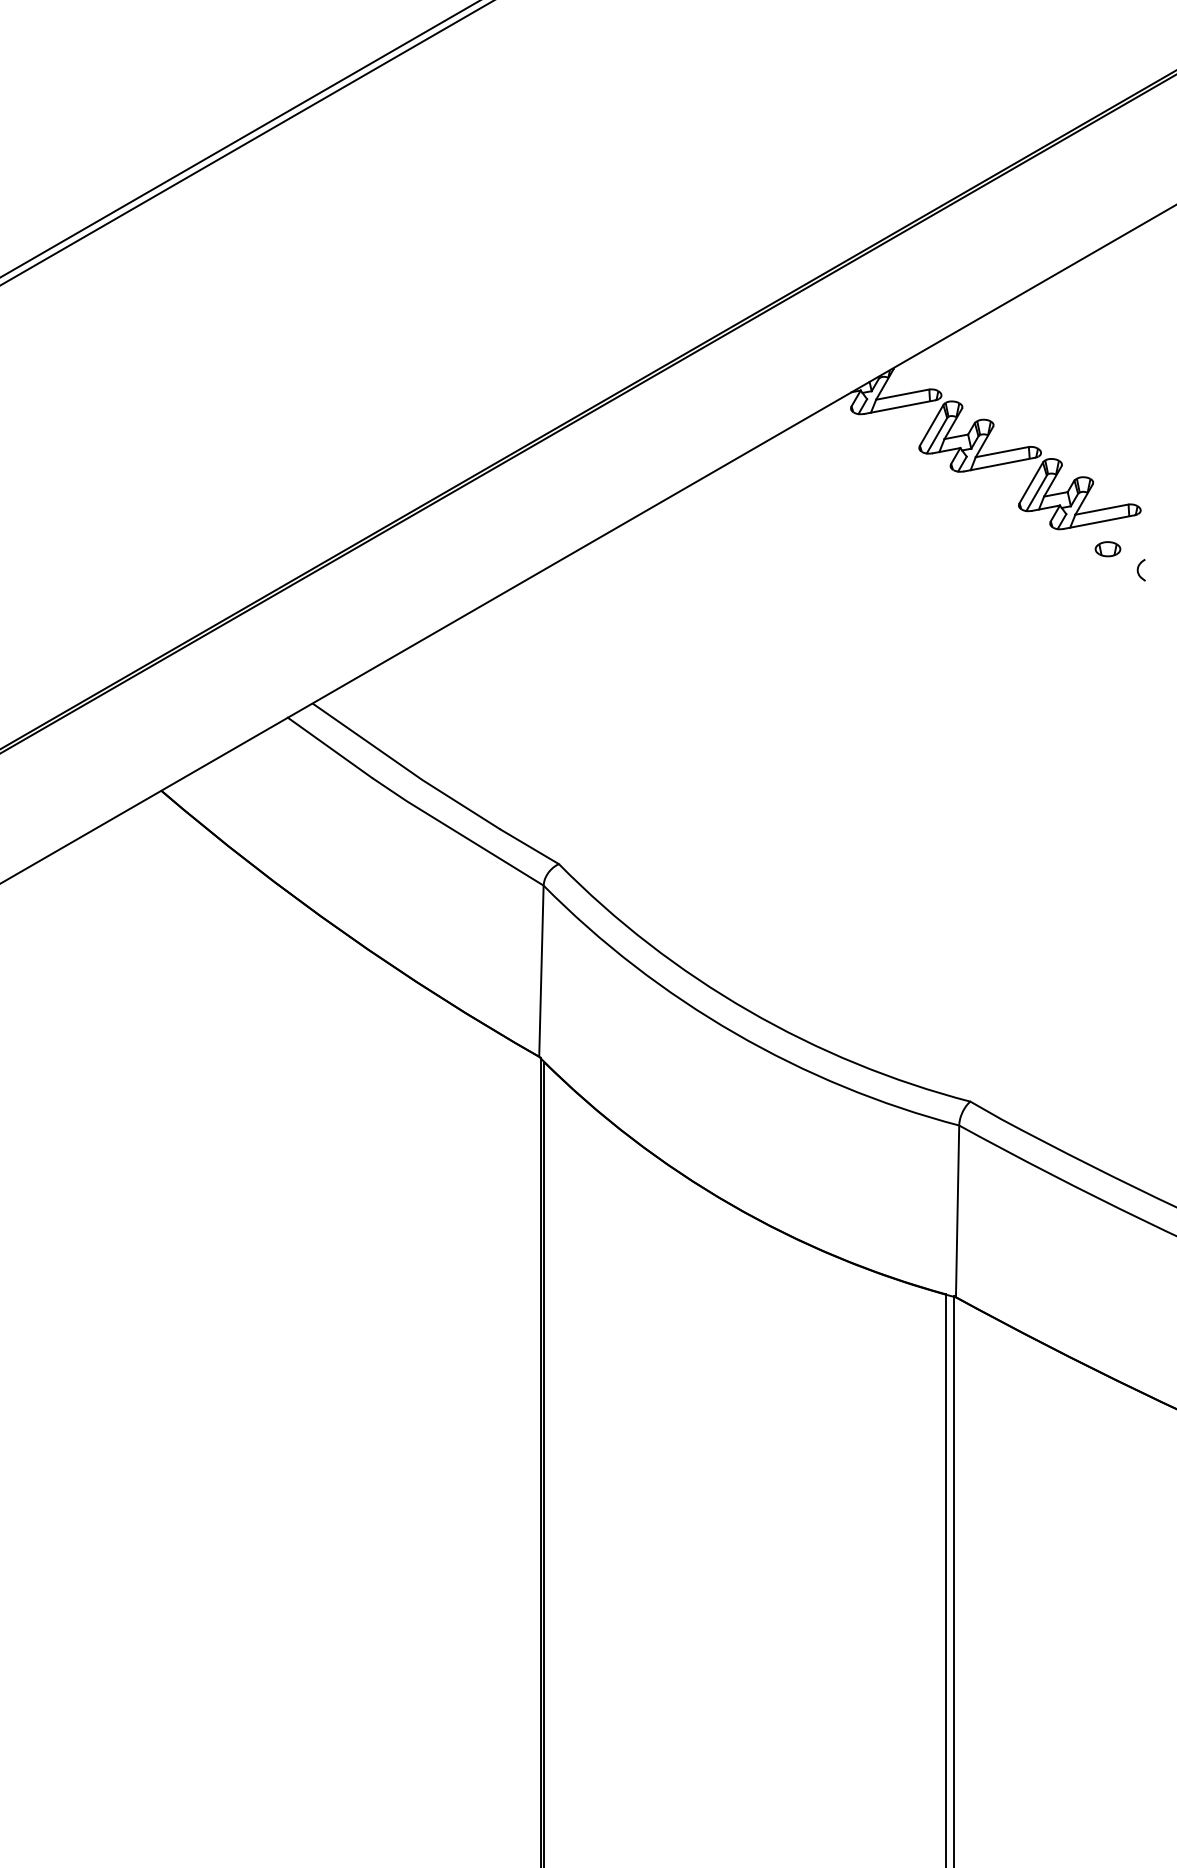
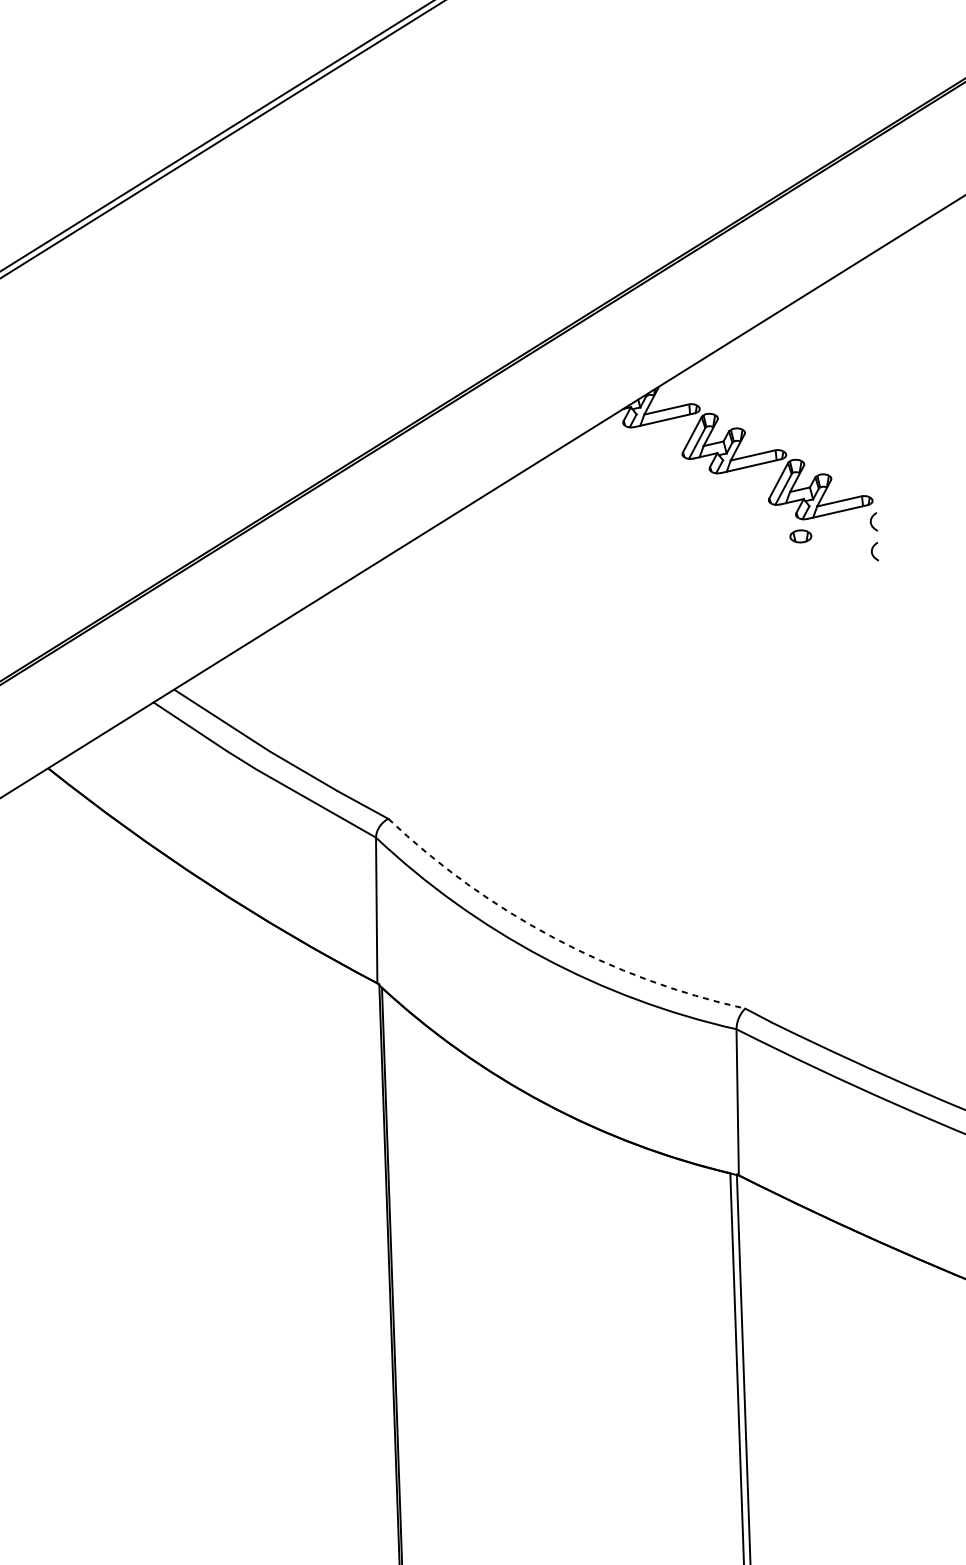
curve: (1138, 535) -> (871, 522), added
part: (1107, 549) -> (800, 536), moved
arc: (748, 1010) -> (553, 937), solid -> dashed

